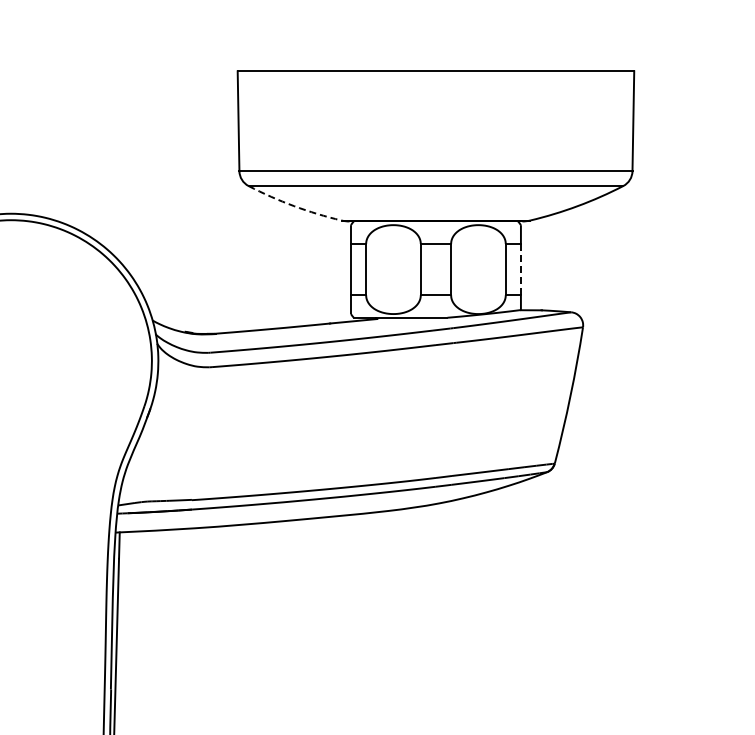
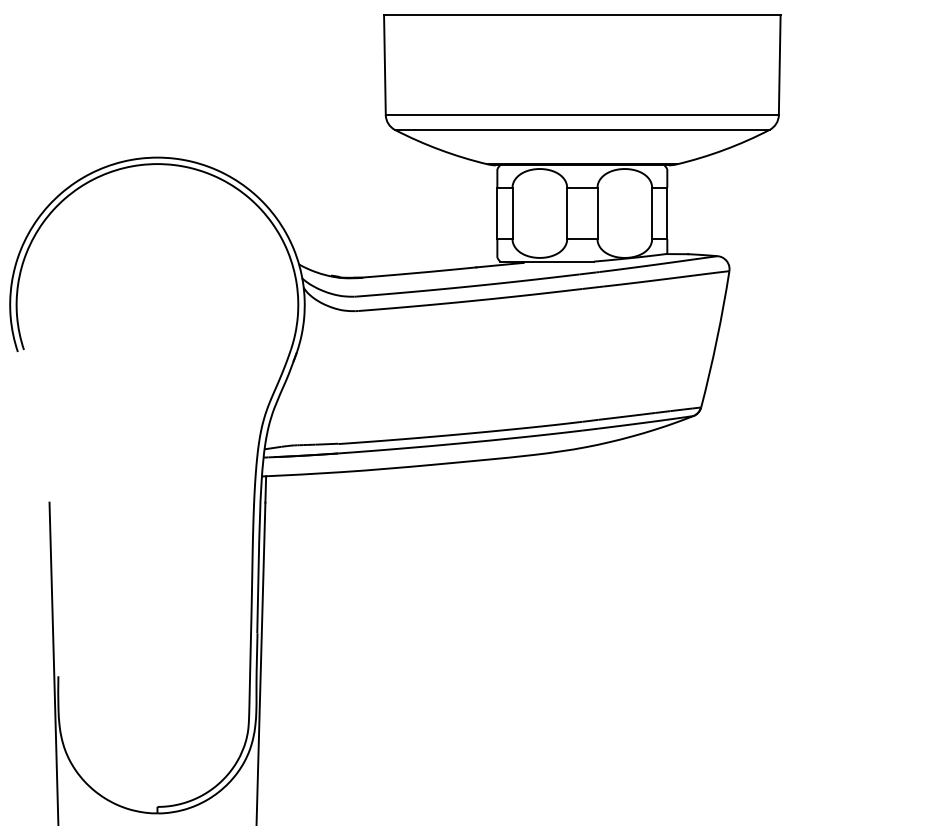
arc: (294, 205) -> (440, 149), dashed -> solid
line: (521, 269) -> (667, 213), dashed -> solid

